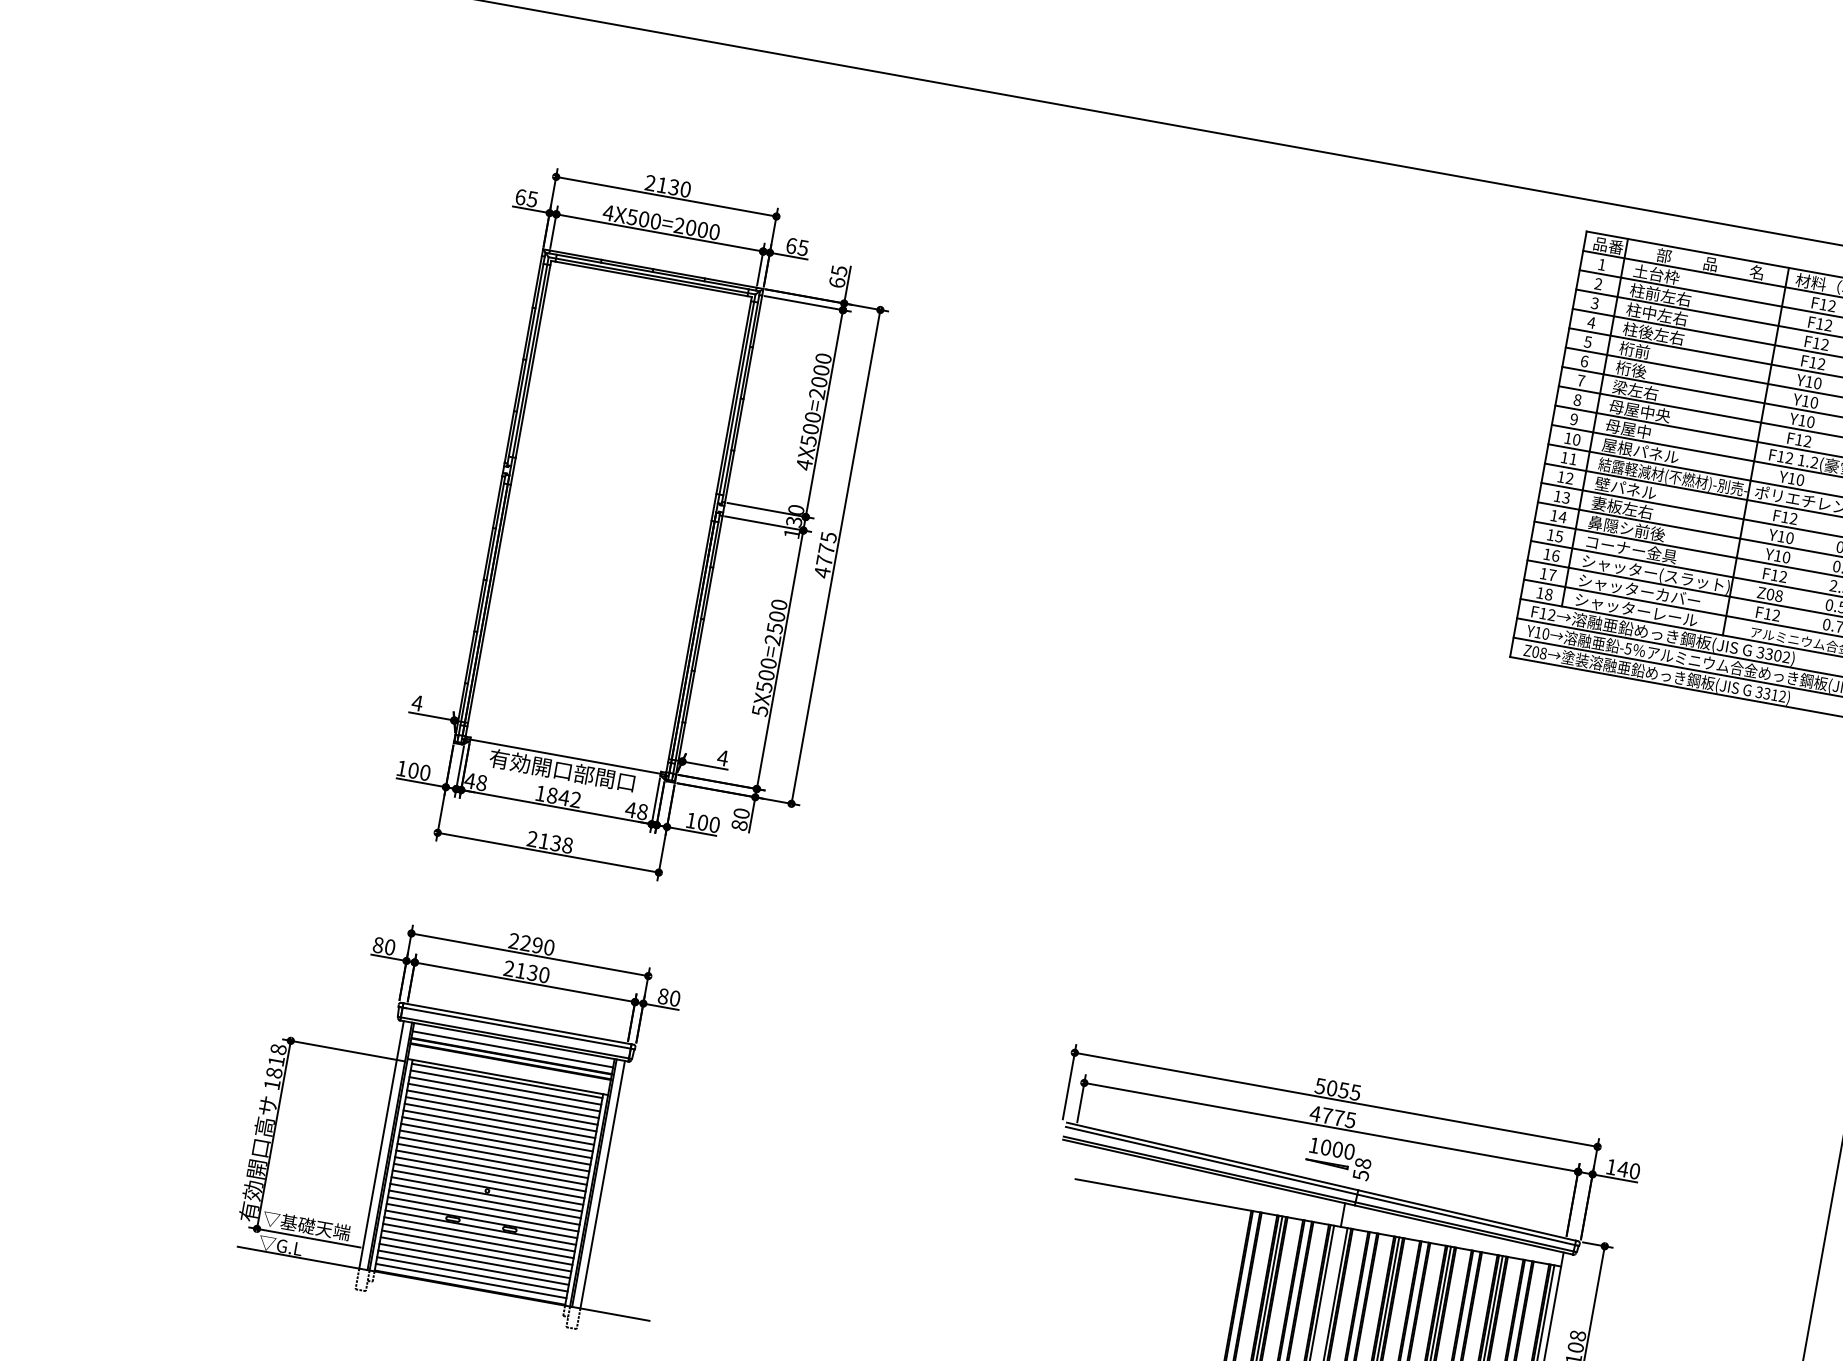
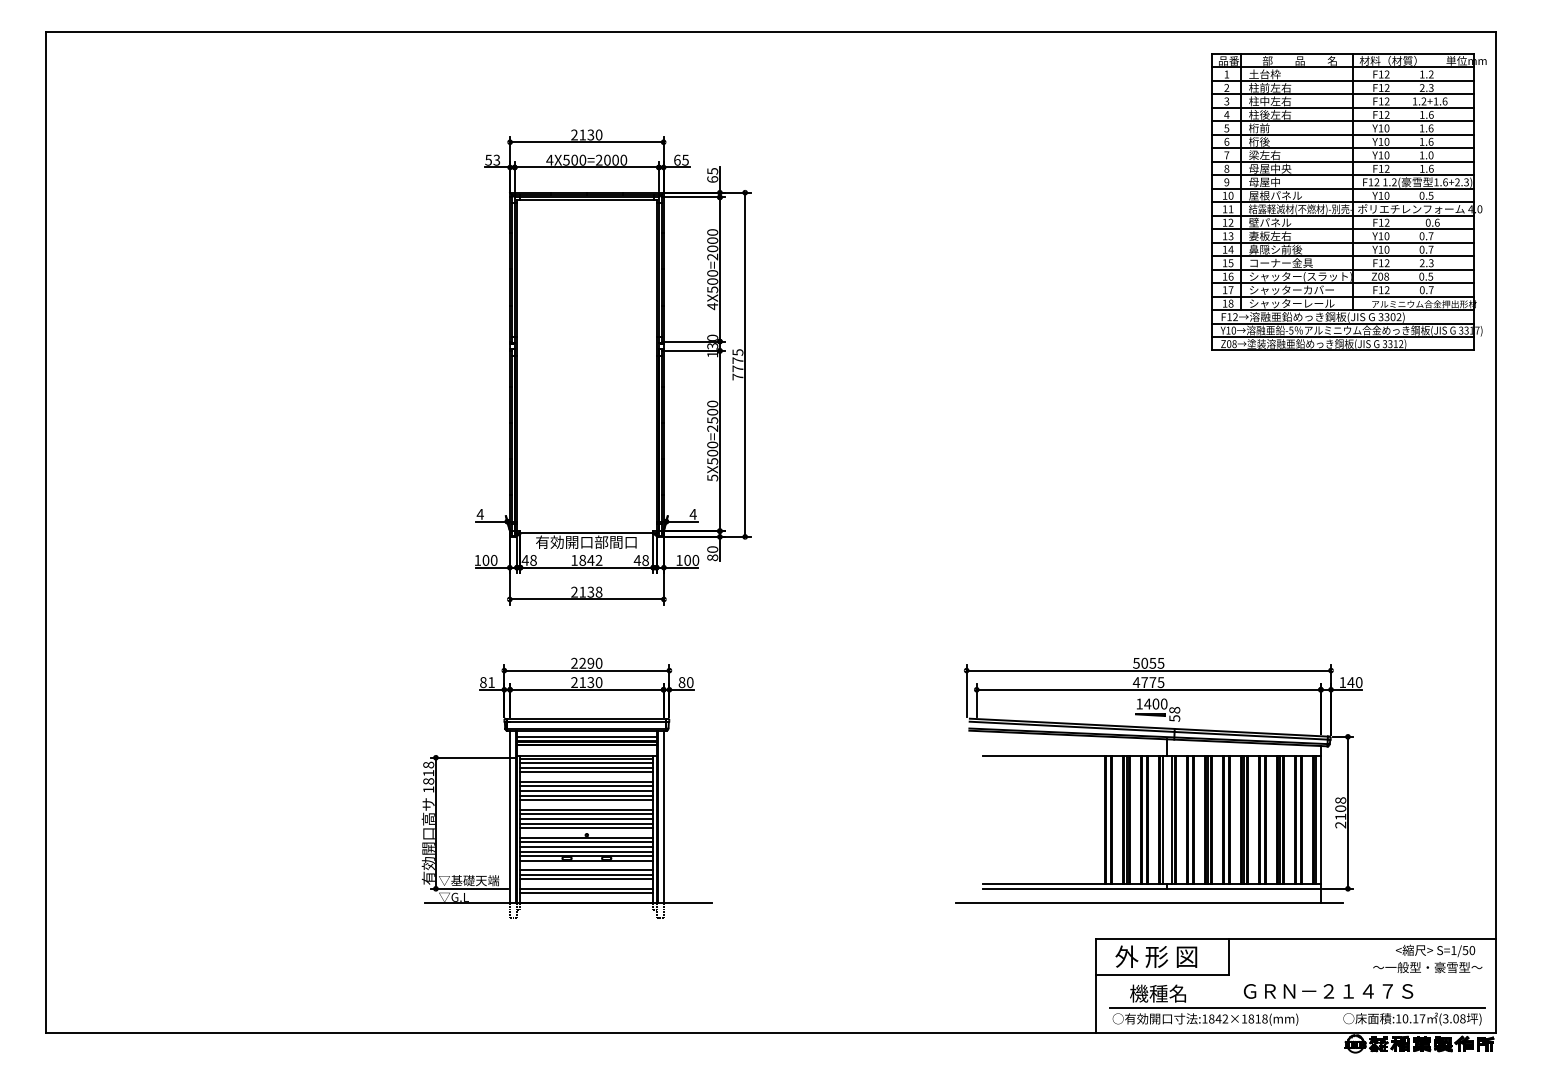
text: (526, 197) -> (492, 159), 65 -> 53
text: (821, 571) -> (737, 376), 4775 -> 7775
text: (390, 947) -> (491, 682), 80 -> 81
line: (501, 1108) -> (586, 777), removed
text: (1325, 1146) -> (1147, 703), 1000 -> 1400
line: (494, 1148) -> (586, 805), removed
line: (487, 1186) -> (586, 832), removed
line: (479, 1234) -> (586, 865), removed
line: (474, 1261) -> (586, 884), removed
line: (470, 1280) -> (586, 897), removed

